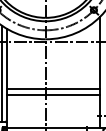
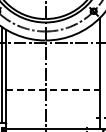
line: (52, 88) -> (52, 89), solid -> dashed
line: (52, 94) -> (52, 95), removed

